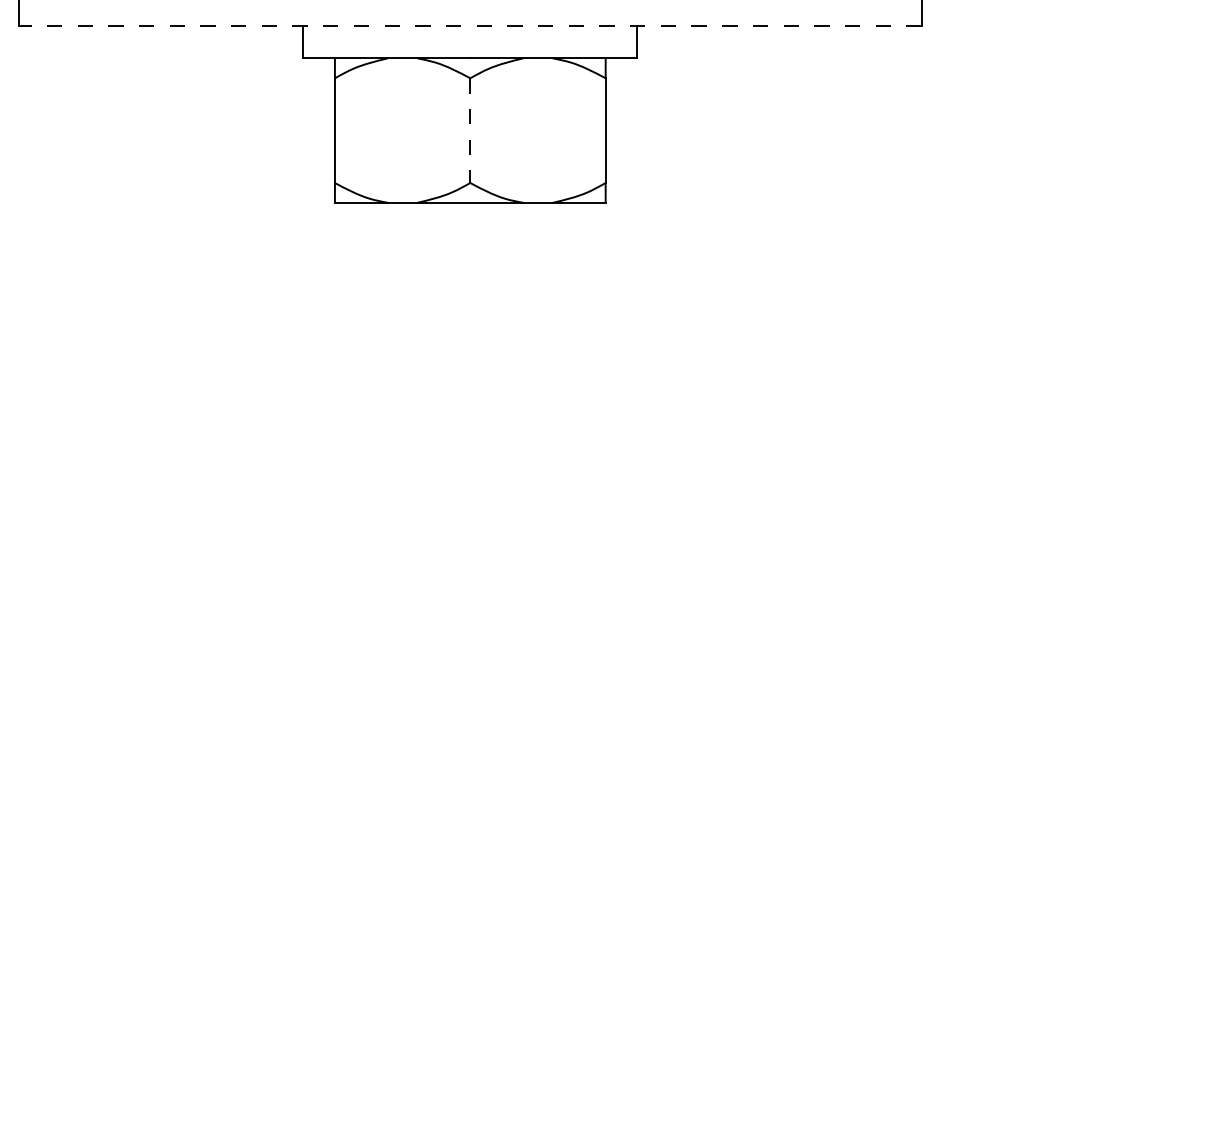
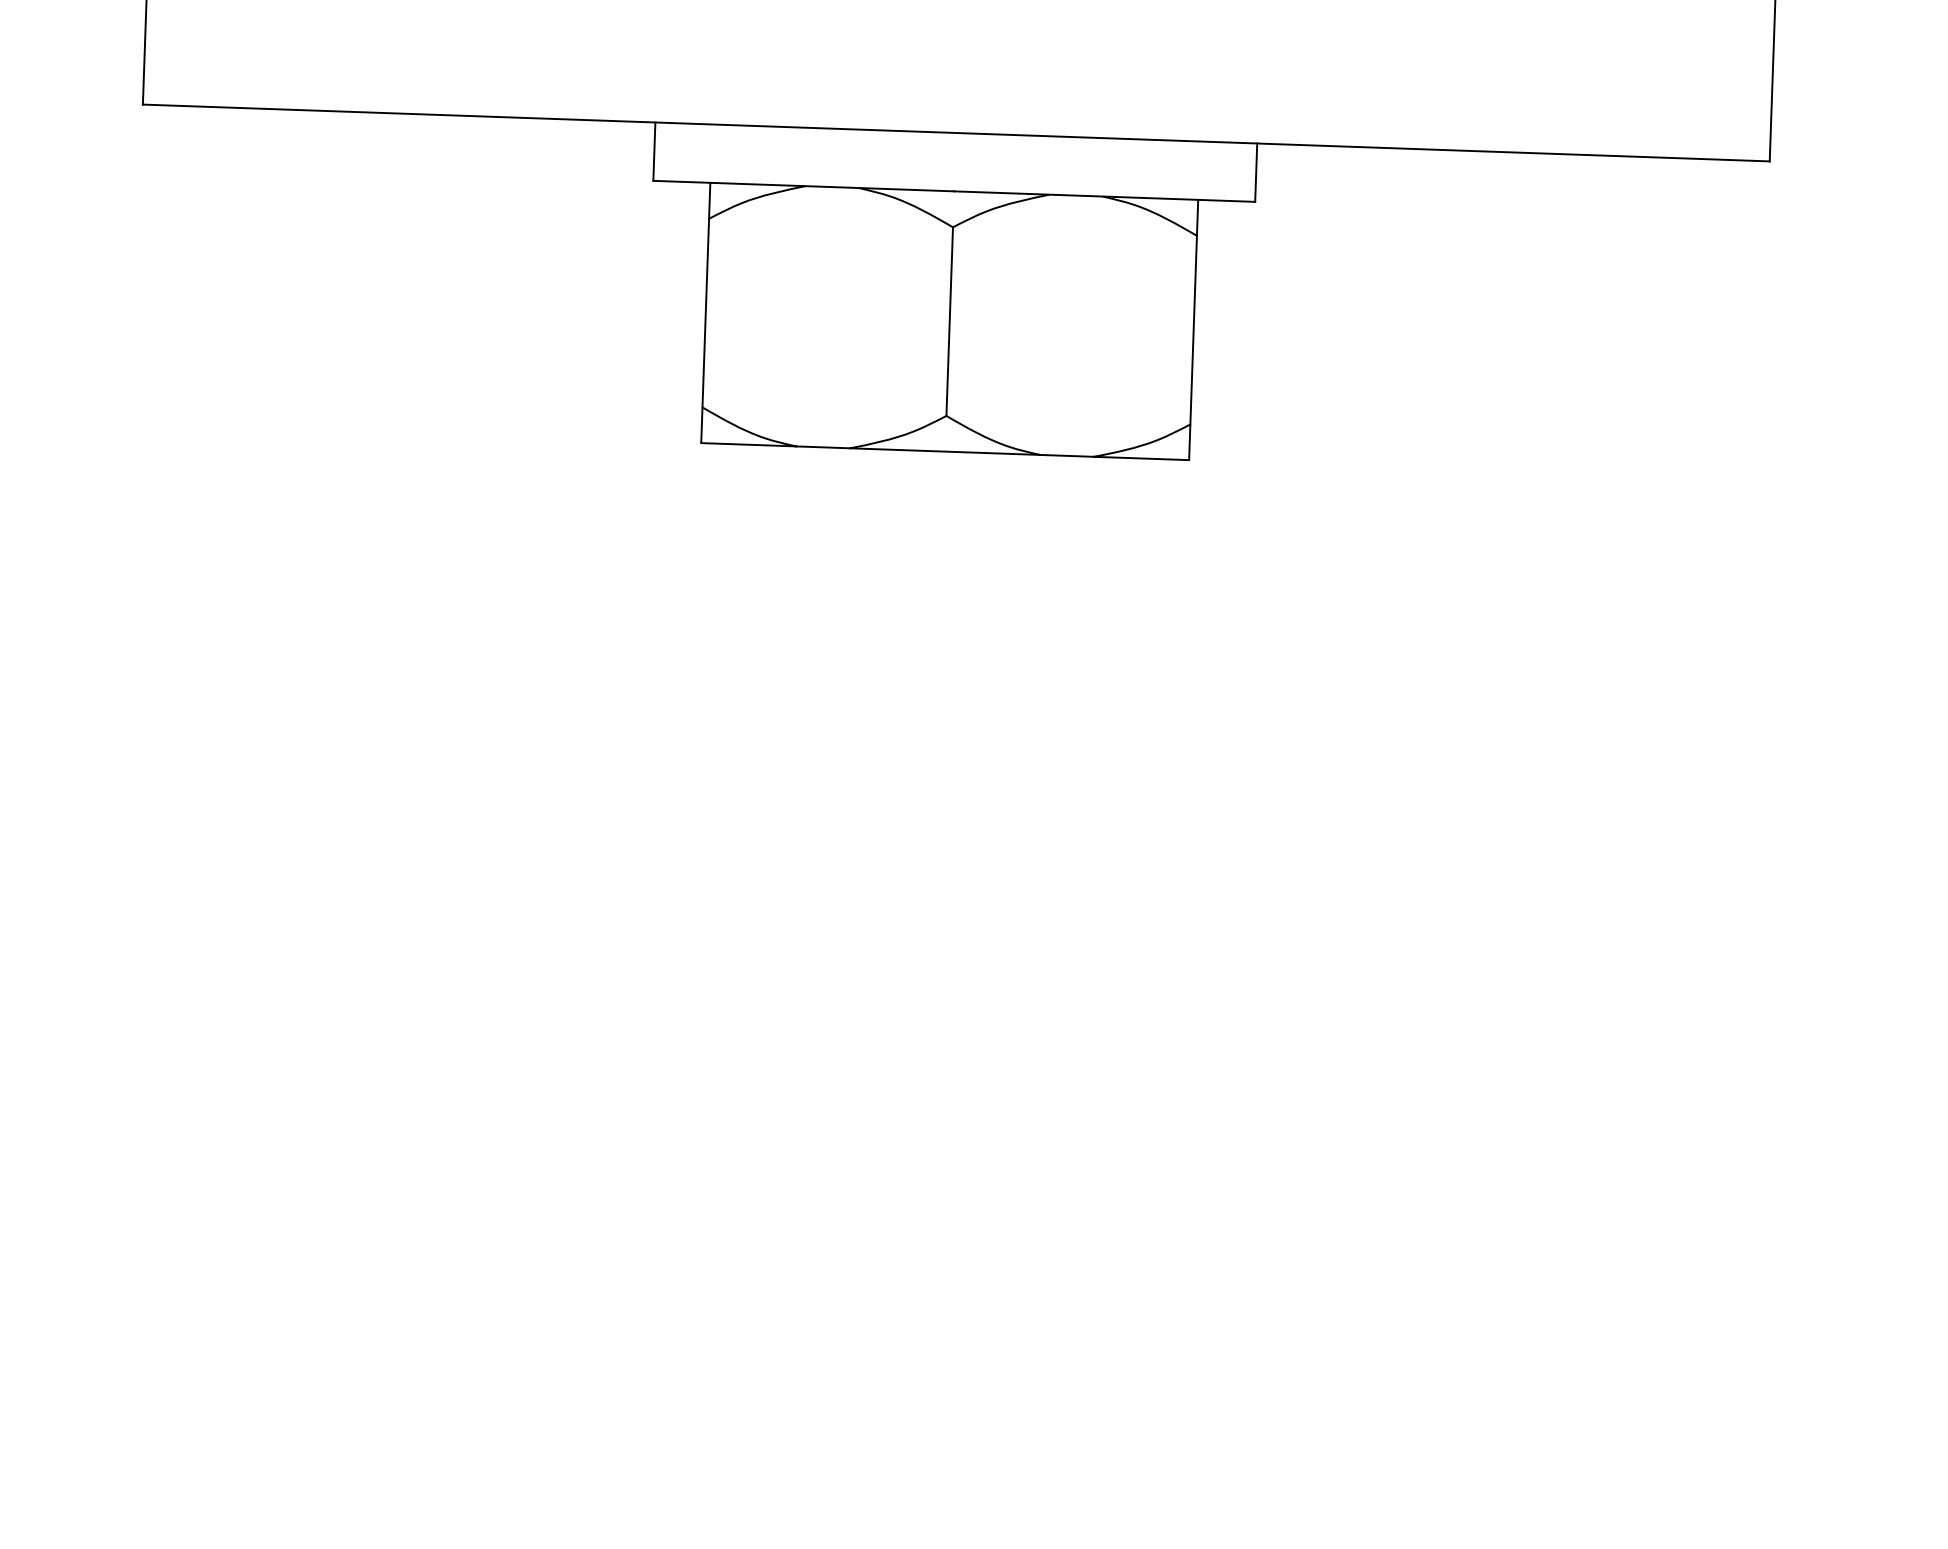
line: (469, 25) -> (954, 132), dashed -> solid
line: (470, 131) -> (950, 323), dashed -> solid

